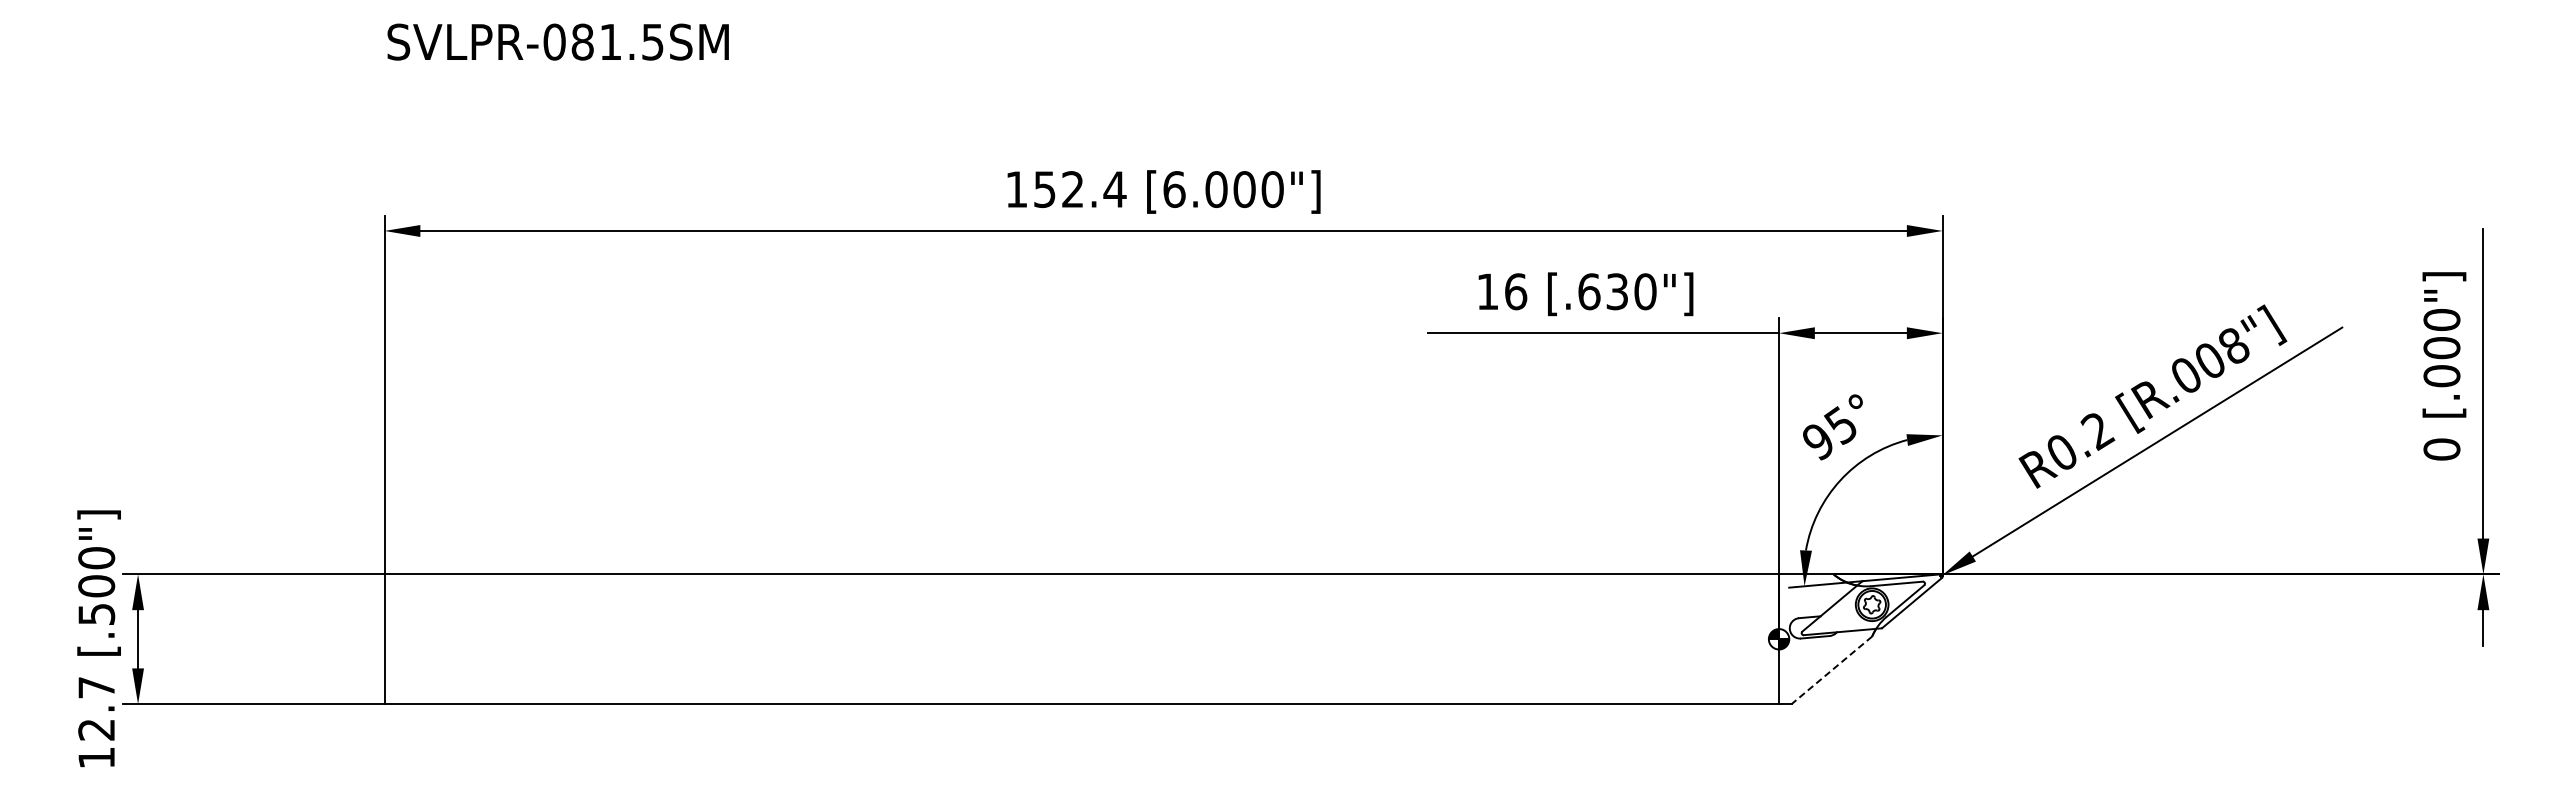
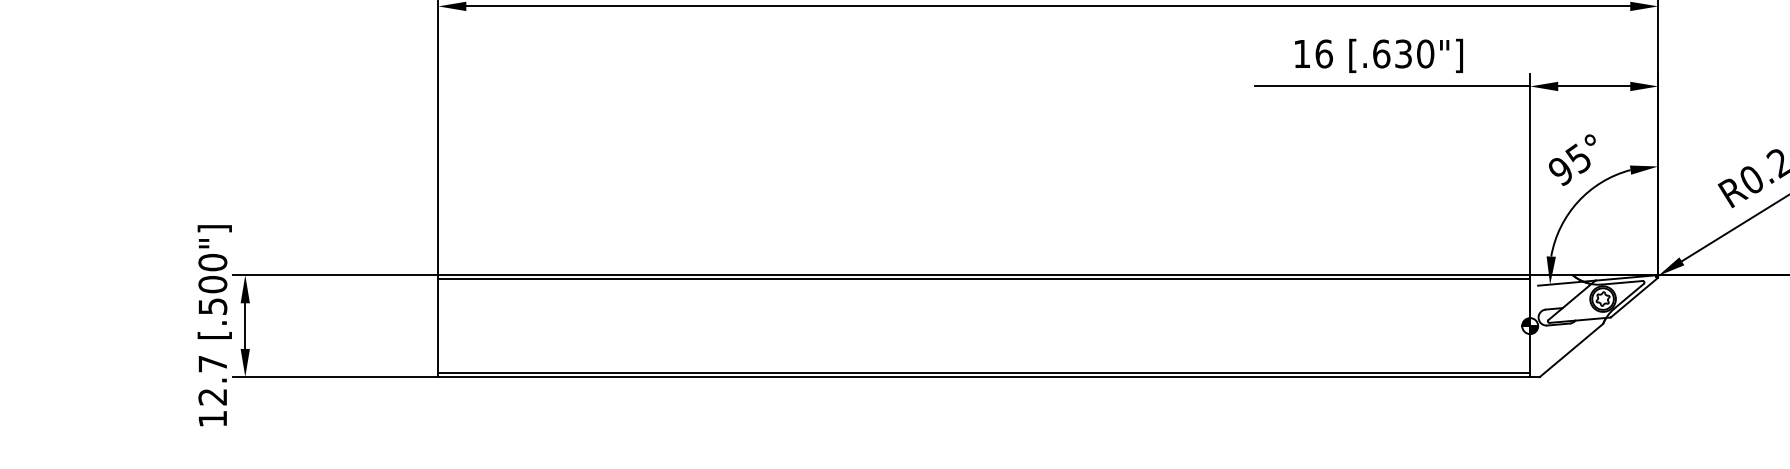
line: (1081, 579) -> (983, 279), added
line: (1831, 670) -> (1571, 350), dashed -> solid
line: (1081, 699) -> (983, 373), added

